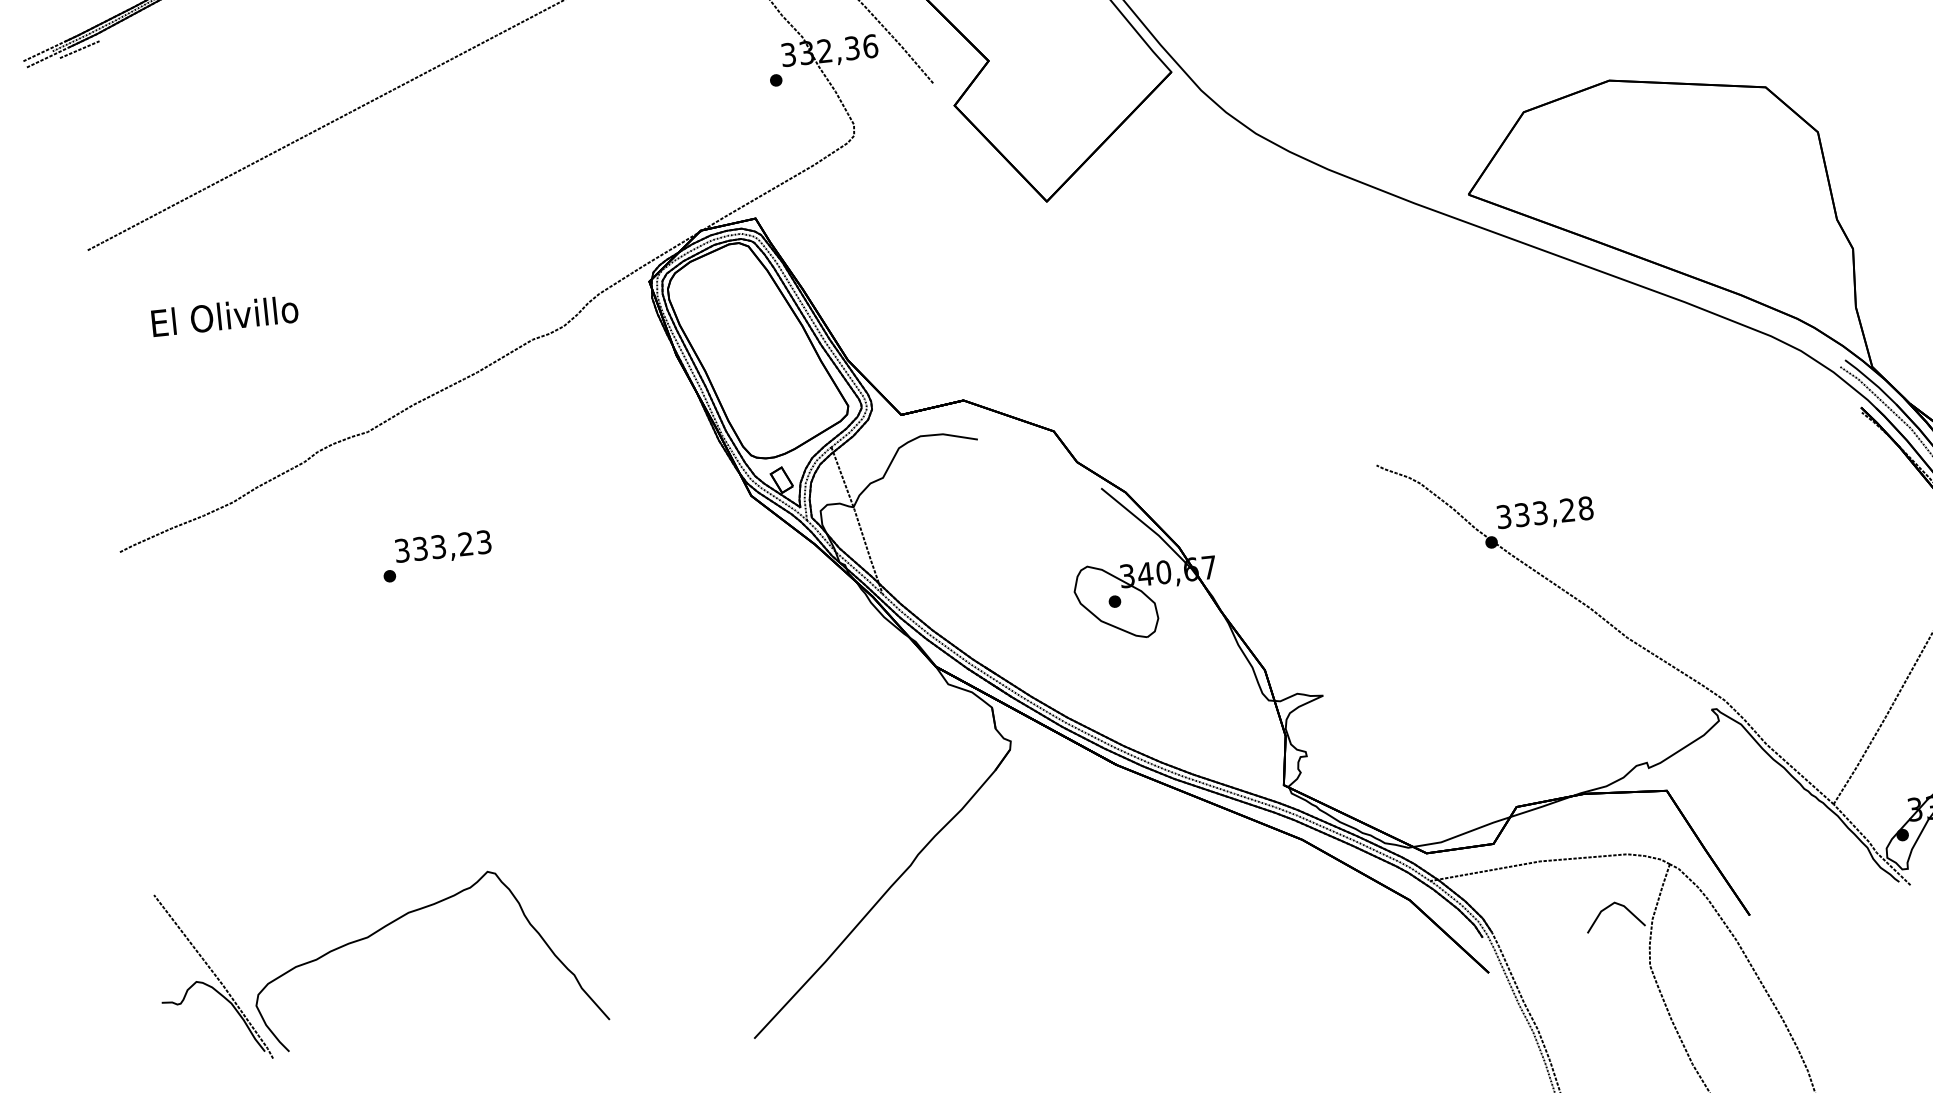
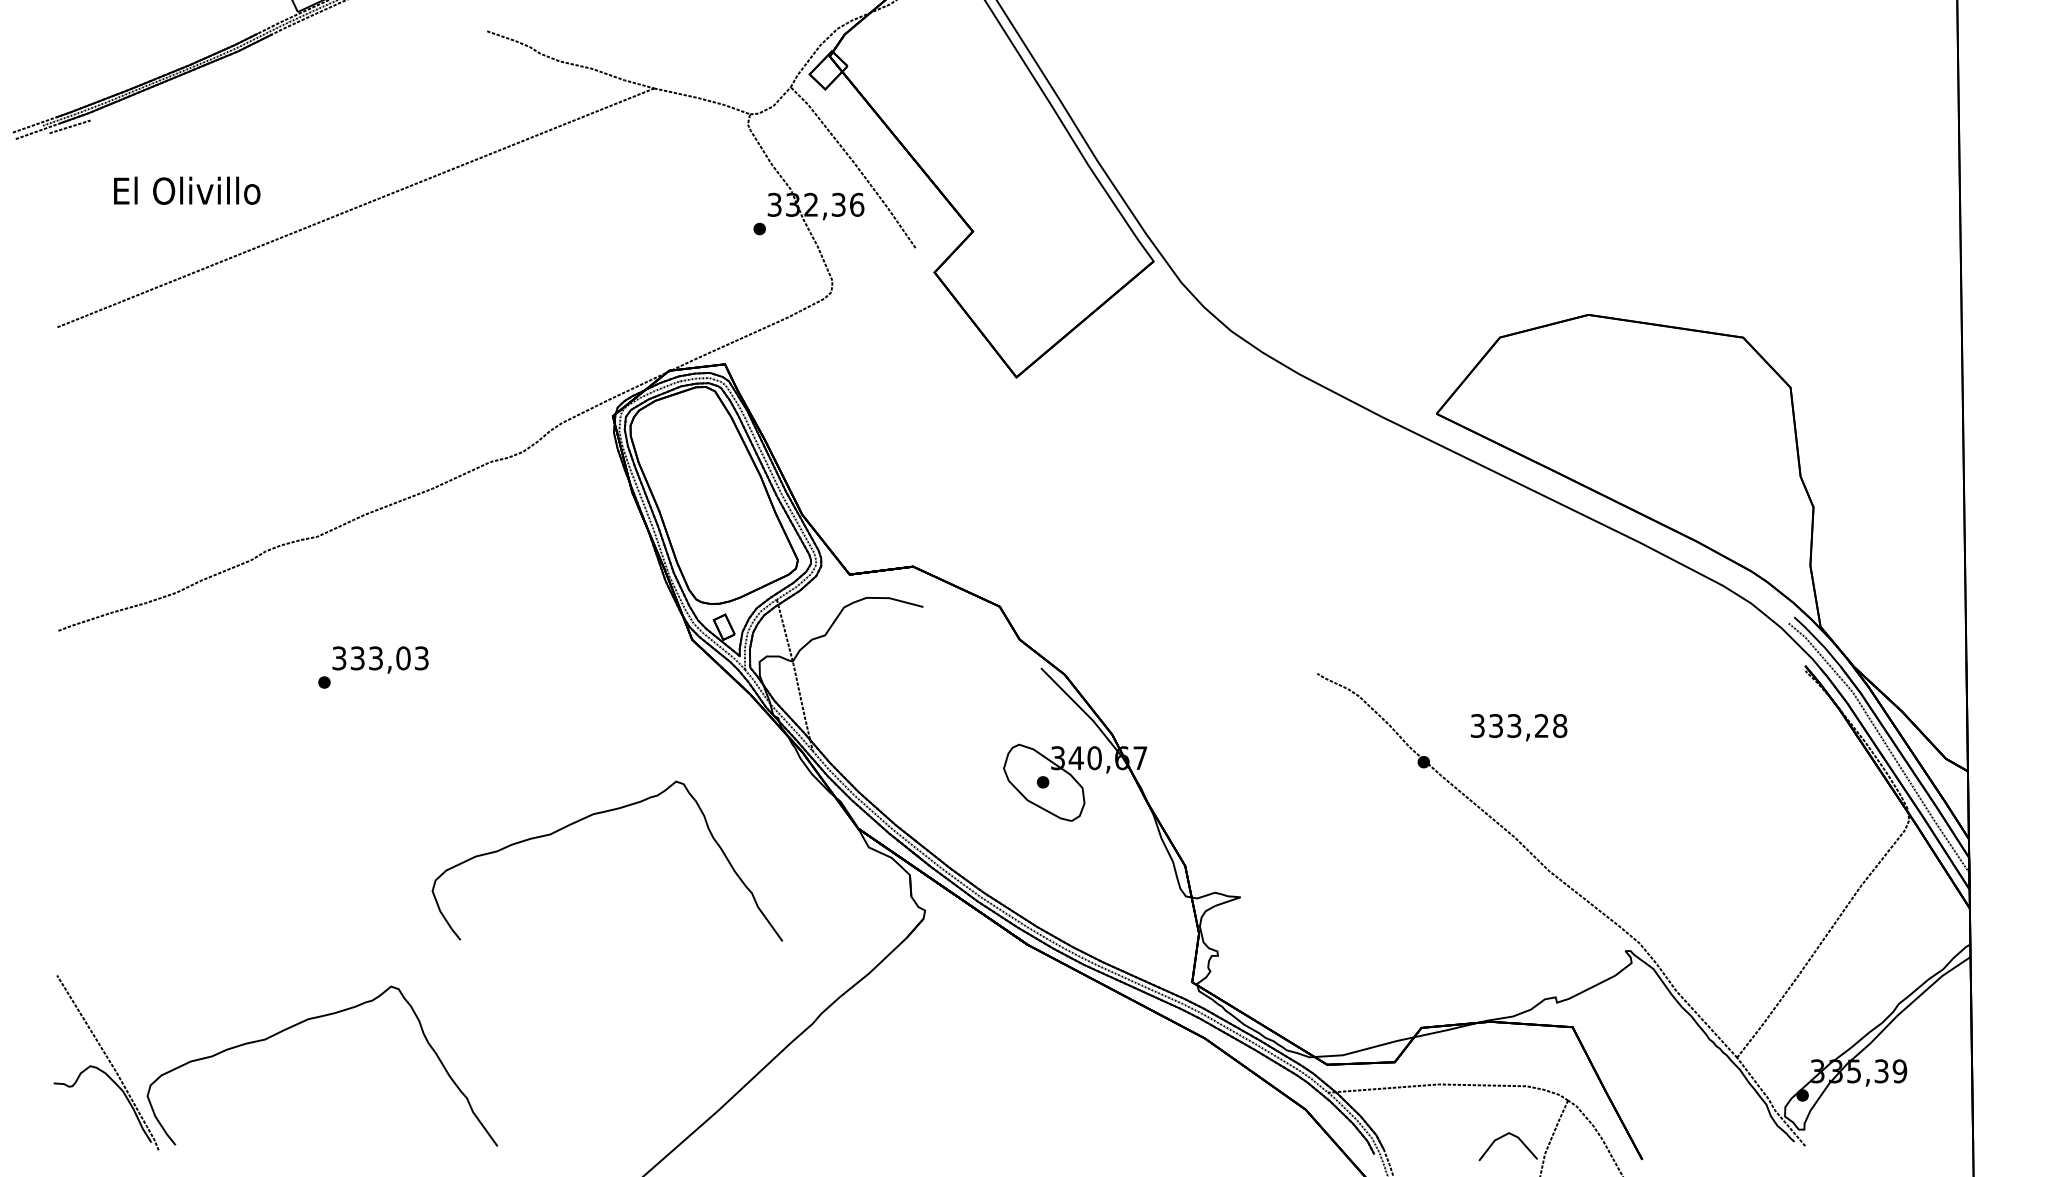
text: (225, 315) -> (187, 190), moved
text: (1545, 514) -> (1519, 727), moved
text: (466, 544) -> (403, 658), 333,23 -> 333,03
curve: (669, 682) -> (591, 816), added

